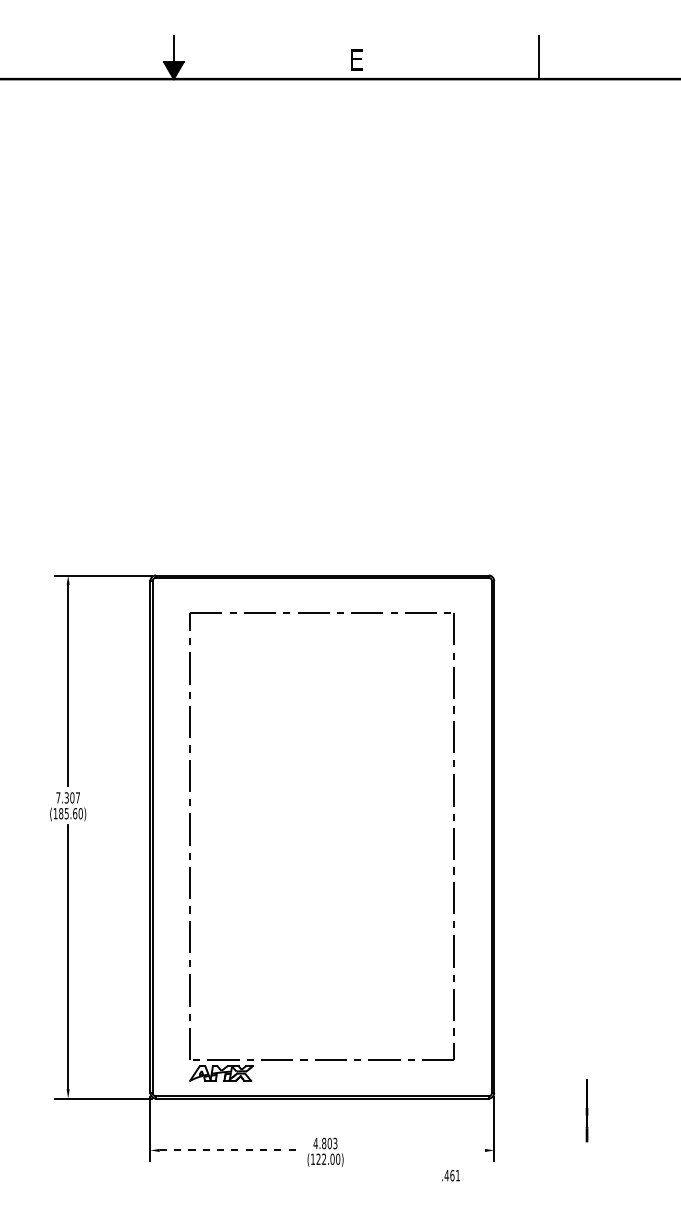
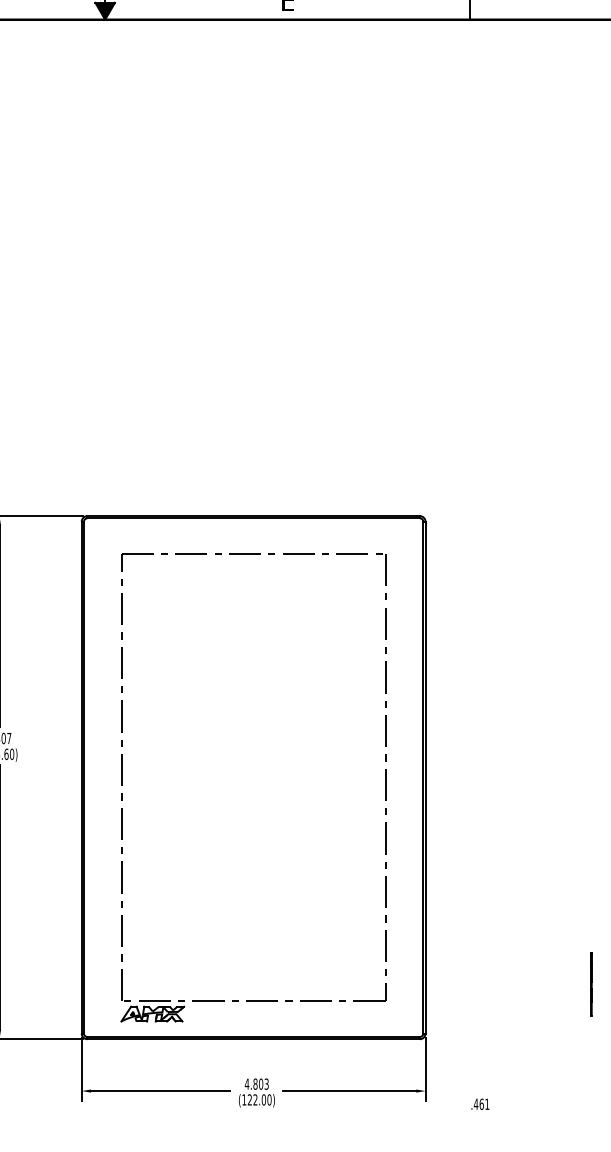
line: (586, 1110) -> (590, 984), moved
line: (229, 1150) -> (160, 1091), dashed -> solid
line: (417, 1150) -> (348, 1091), added
text: (450, 1175) -> (479, 1104), moved

